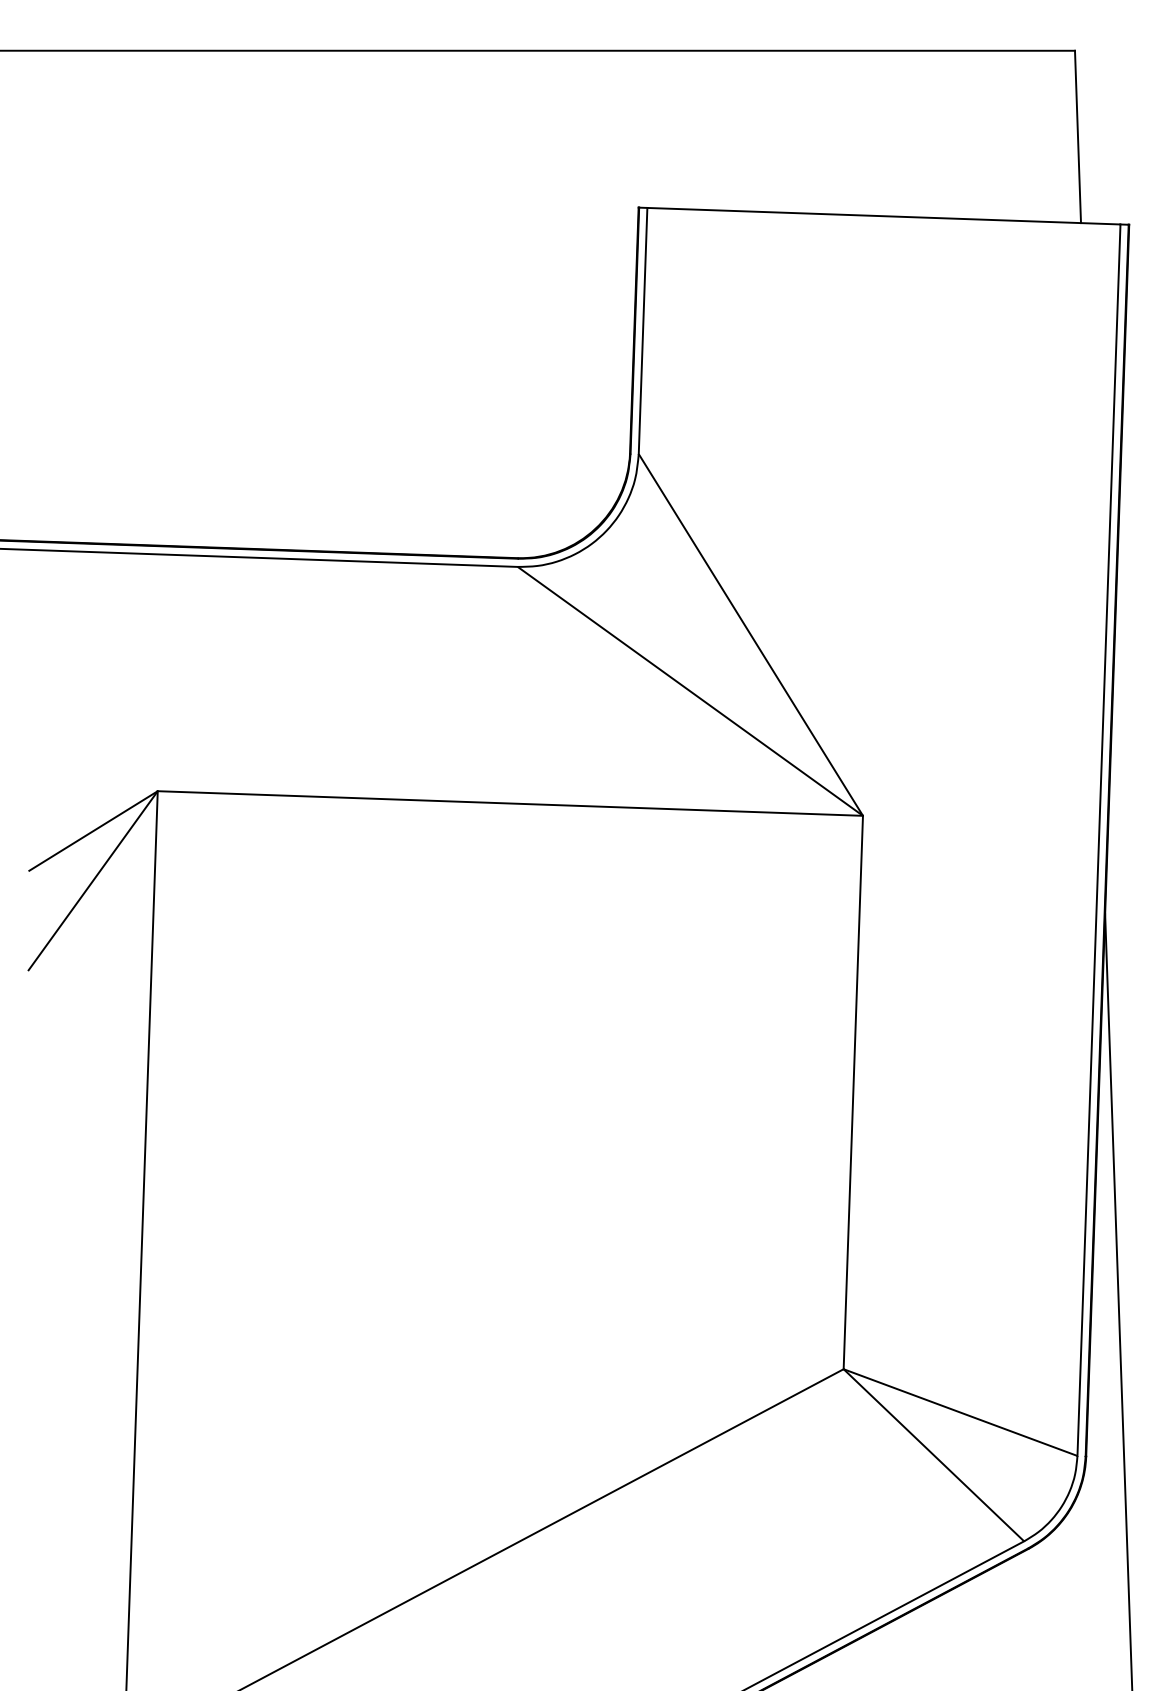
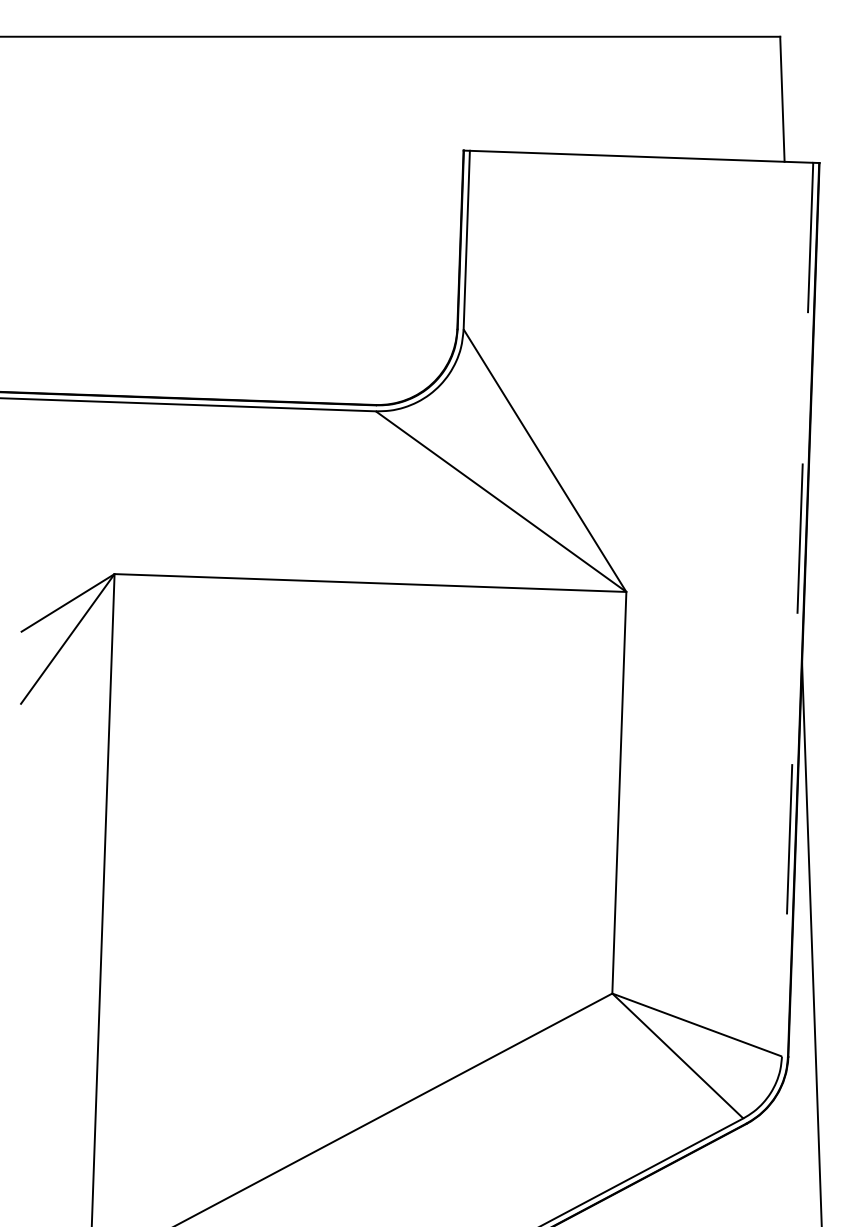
line: (1098, 840) -> (797, 609), solid -> dashed

